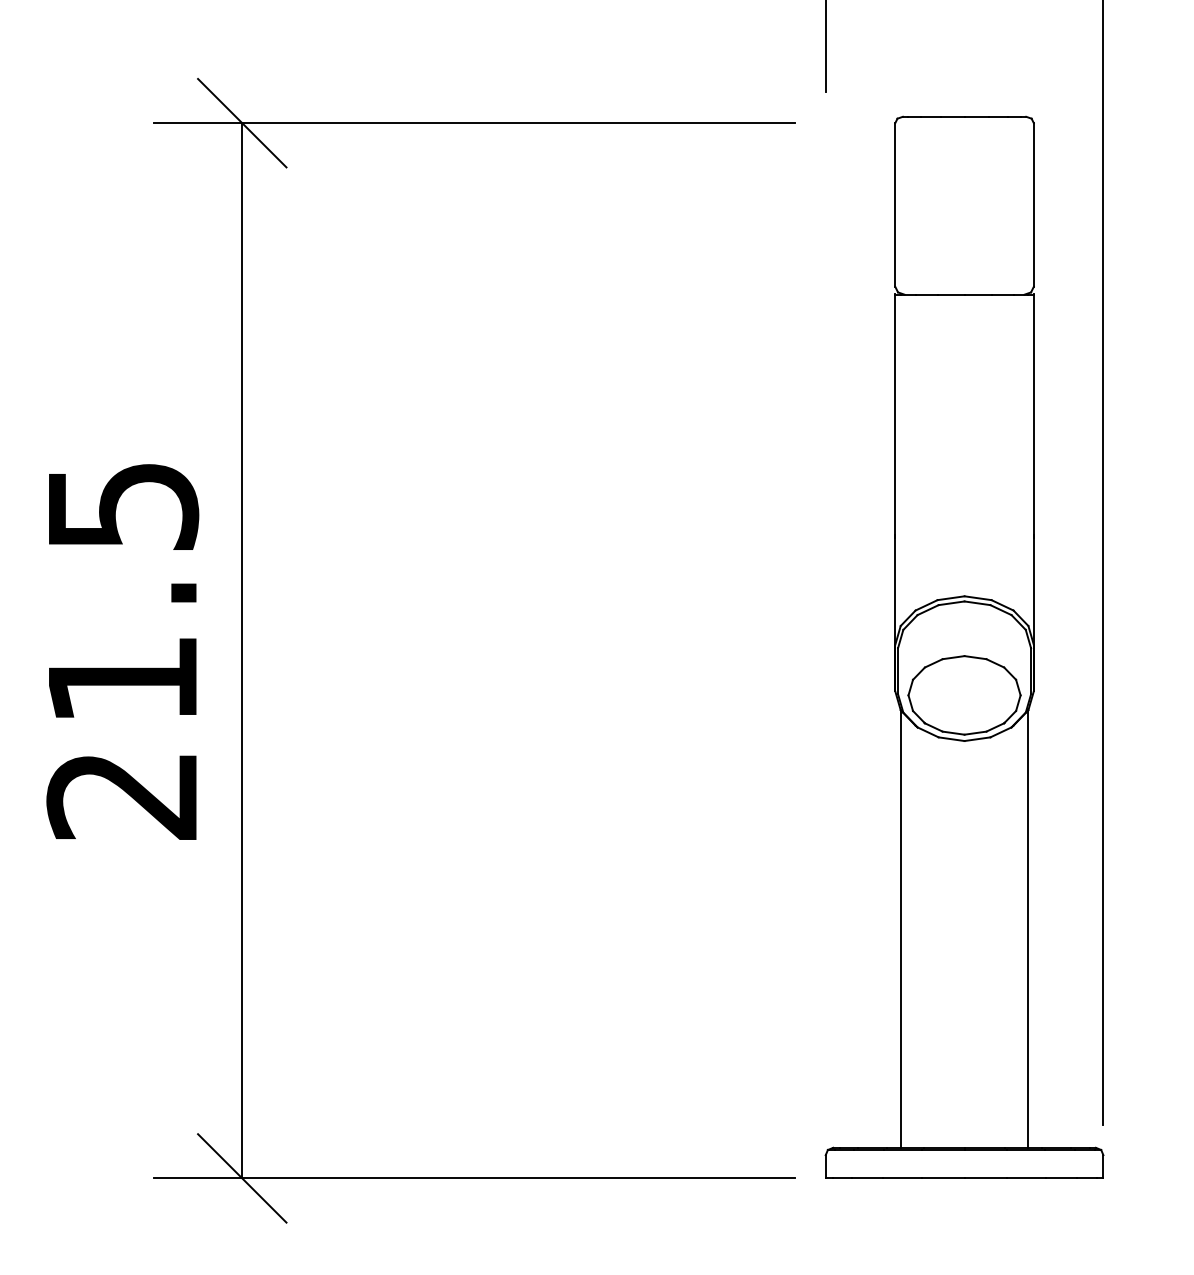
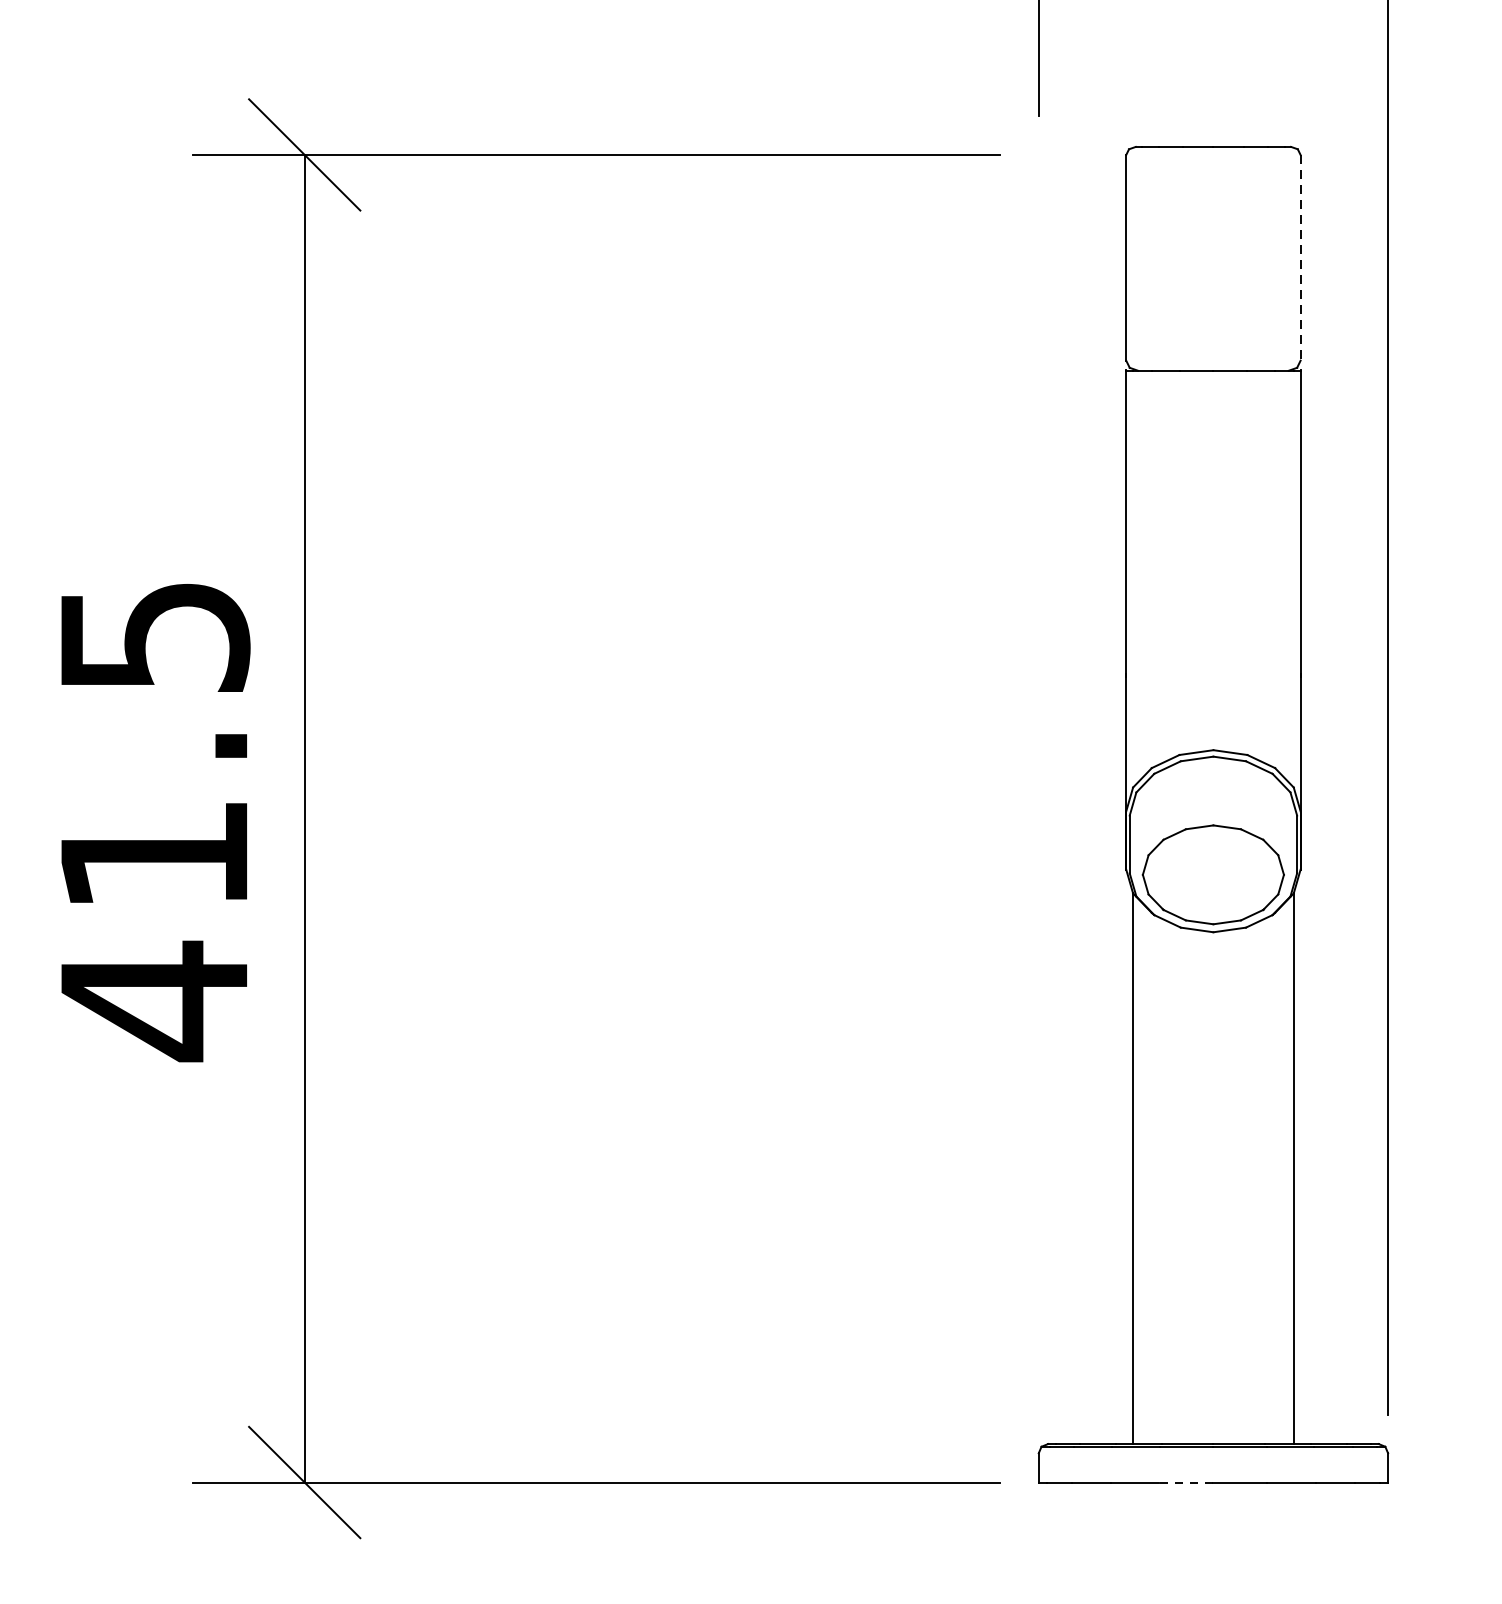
line: (1033, 204) -> (1300, 257), solid -> dashed
text: (121, 795) -> (152, 1000), 21.5 -> 41.5
line: (942, 1178) -> (1185, 1482), solid -> dashed

